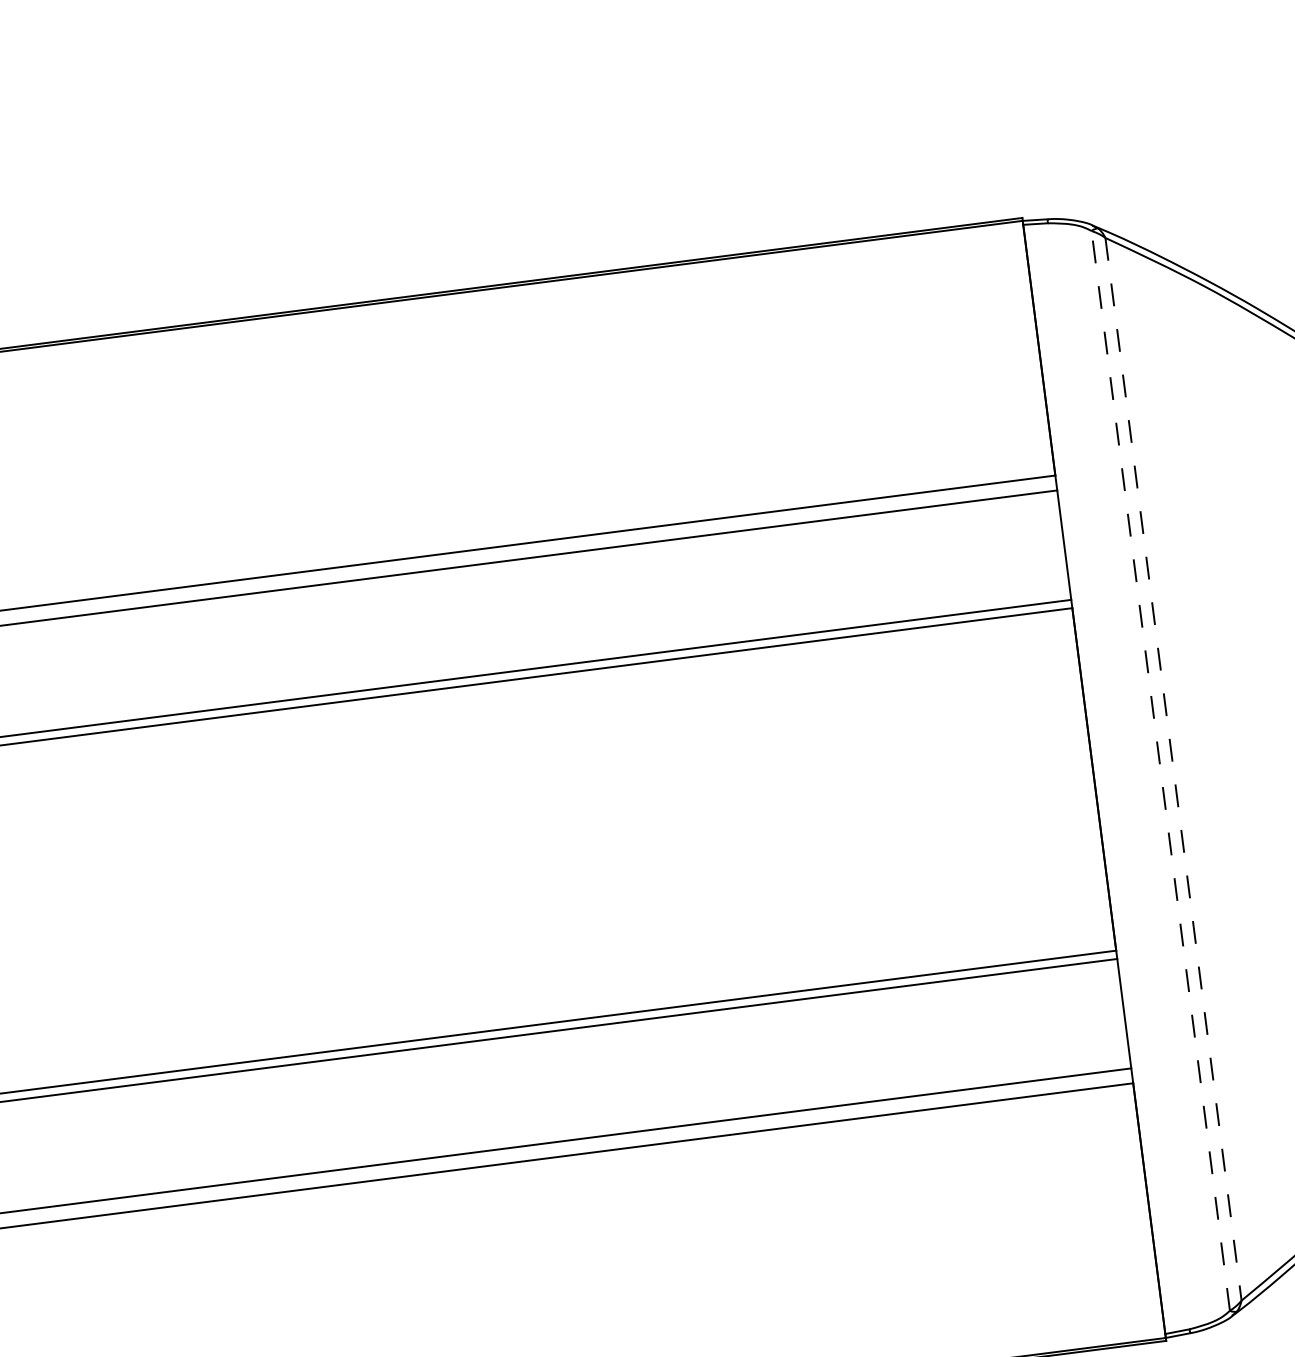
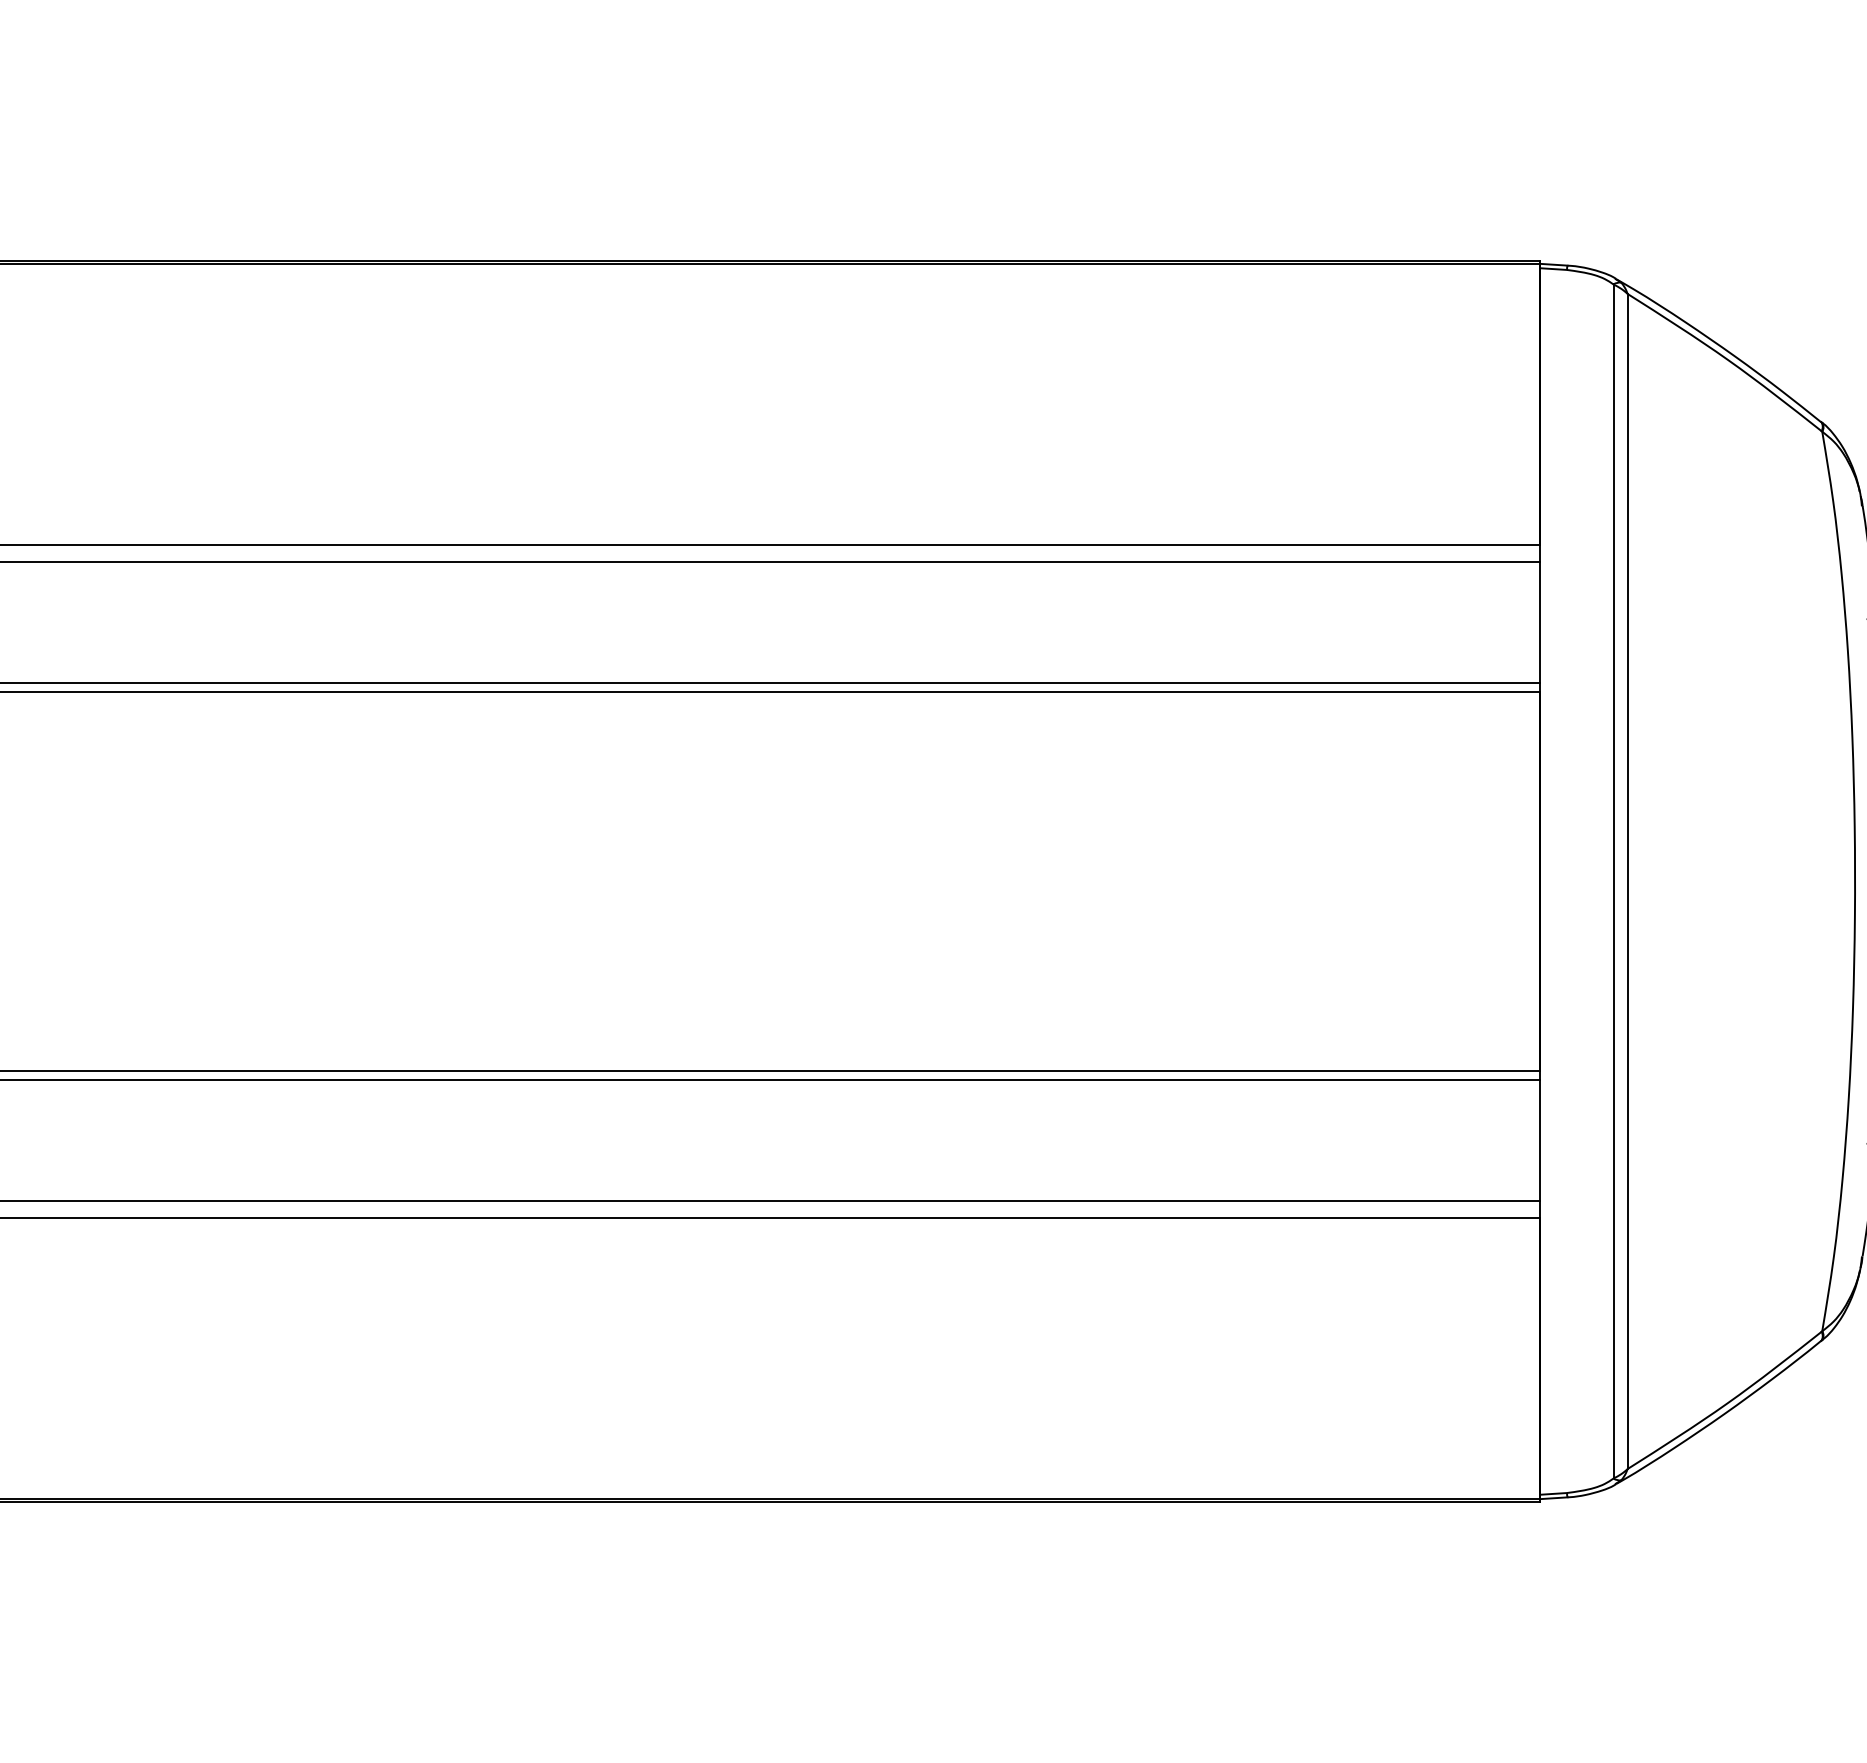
line: (1173, 769) -> (1627, 881), dashed -> solid
line: (1160, 770) -> (1613, 881), dashed -> solid

